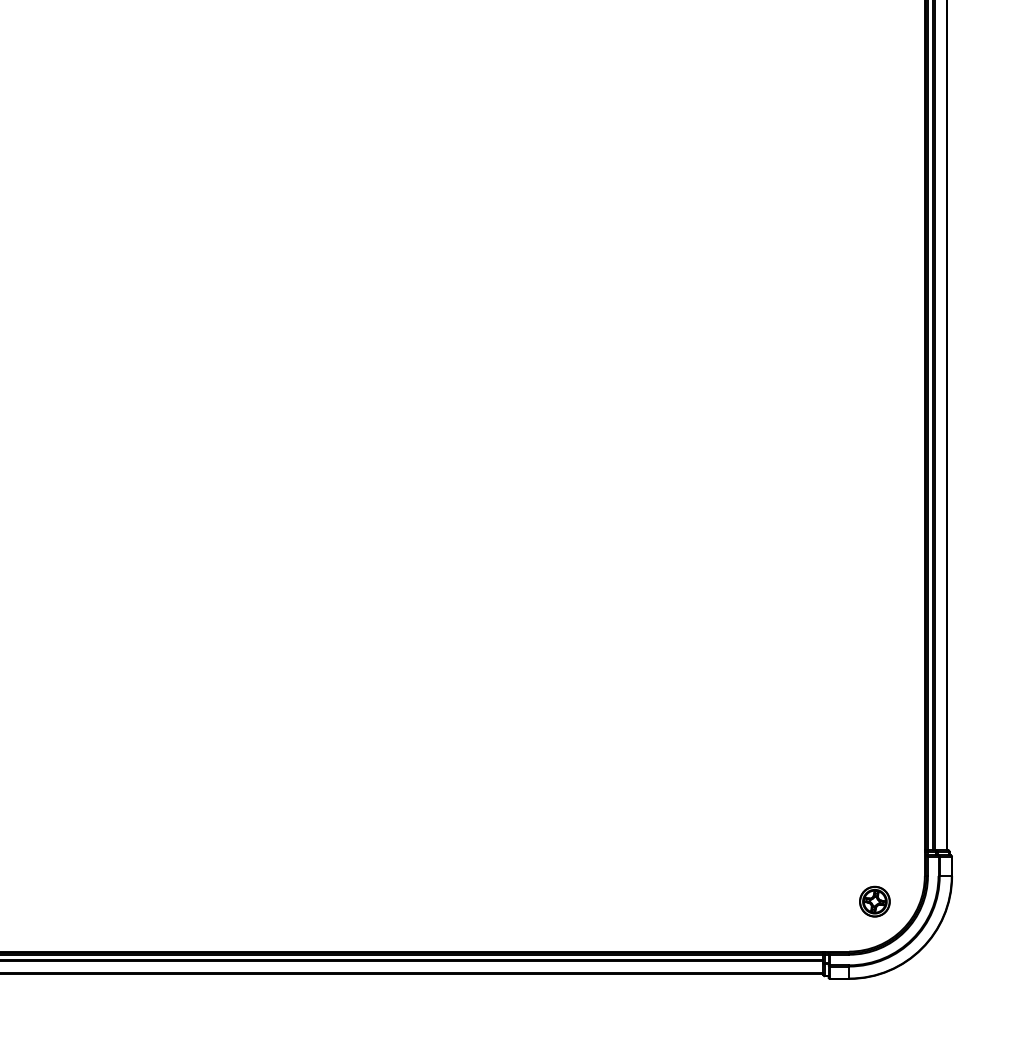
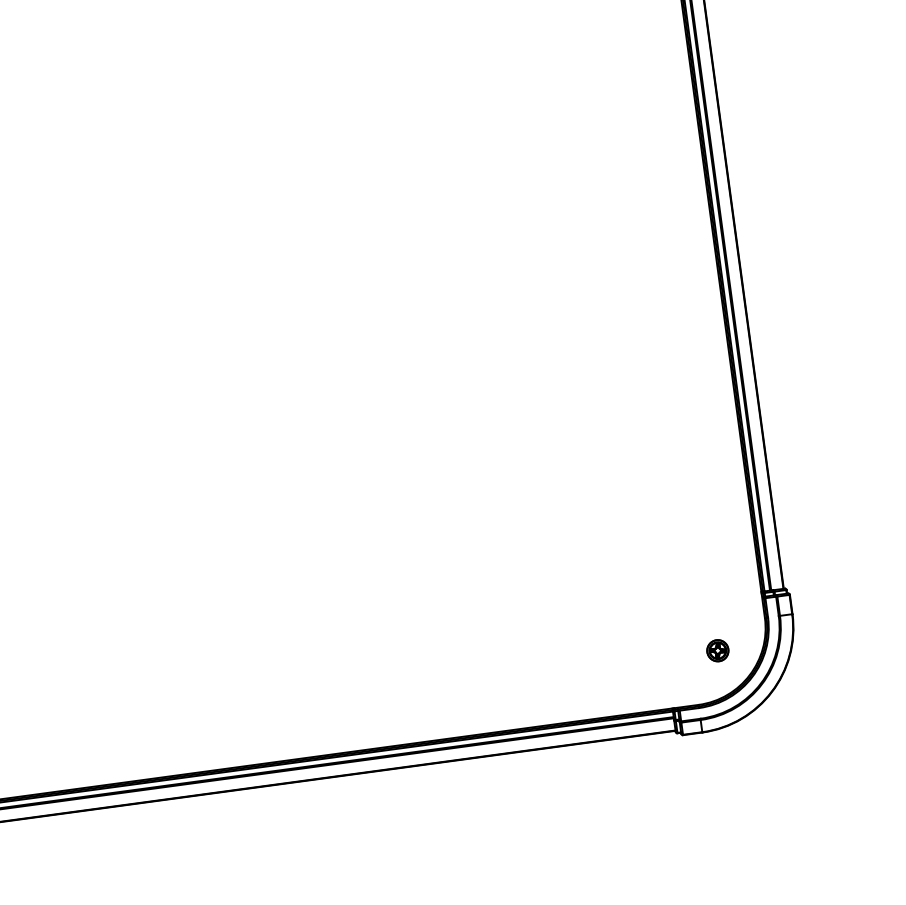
part: (874, 901) -> (717, 650), size x0.7

